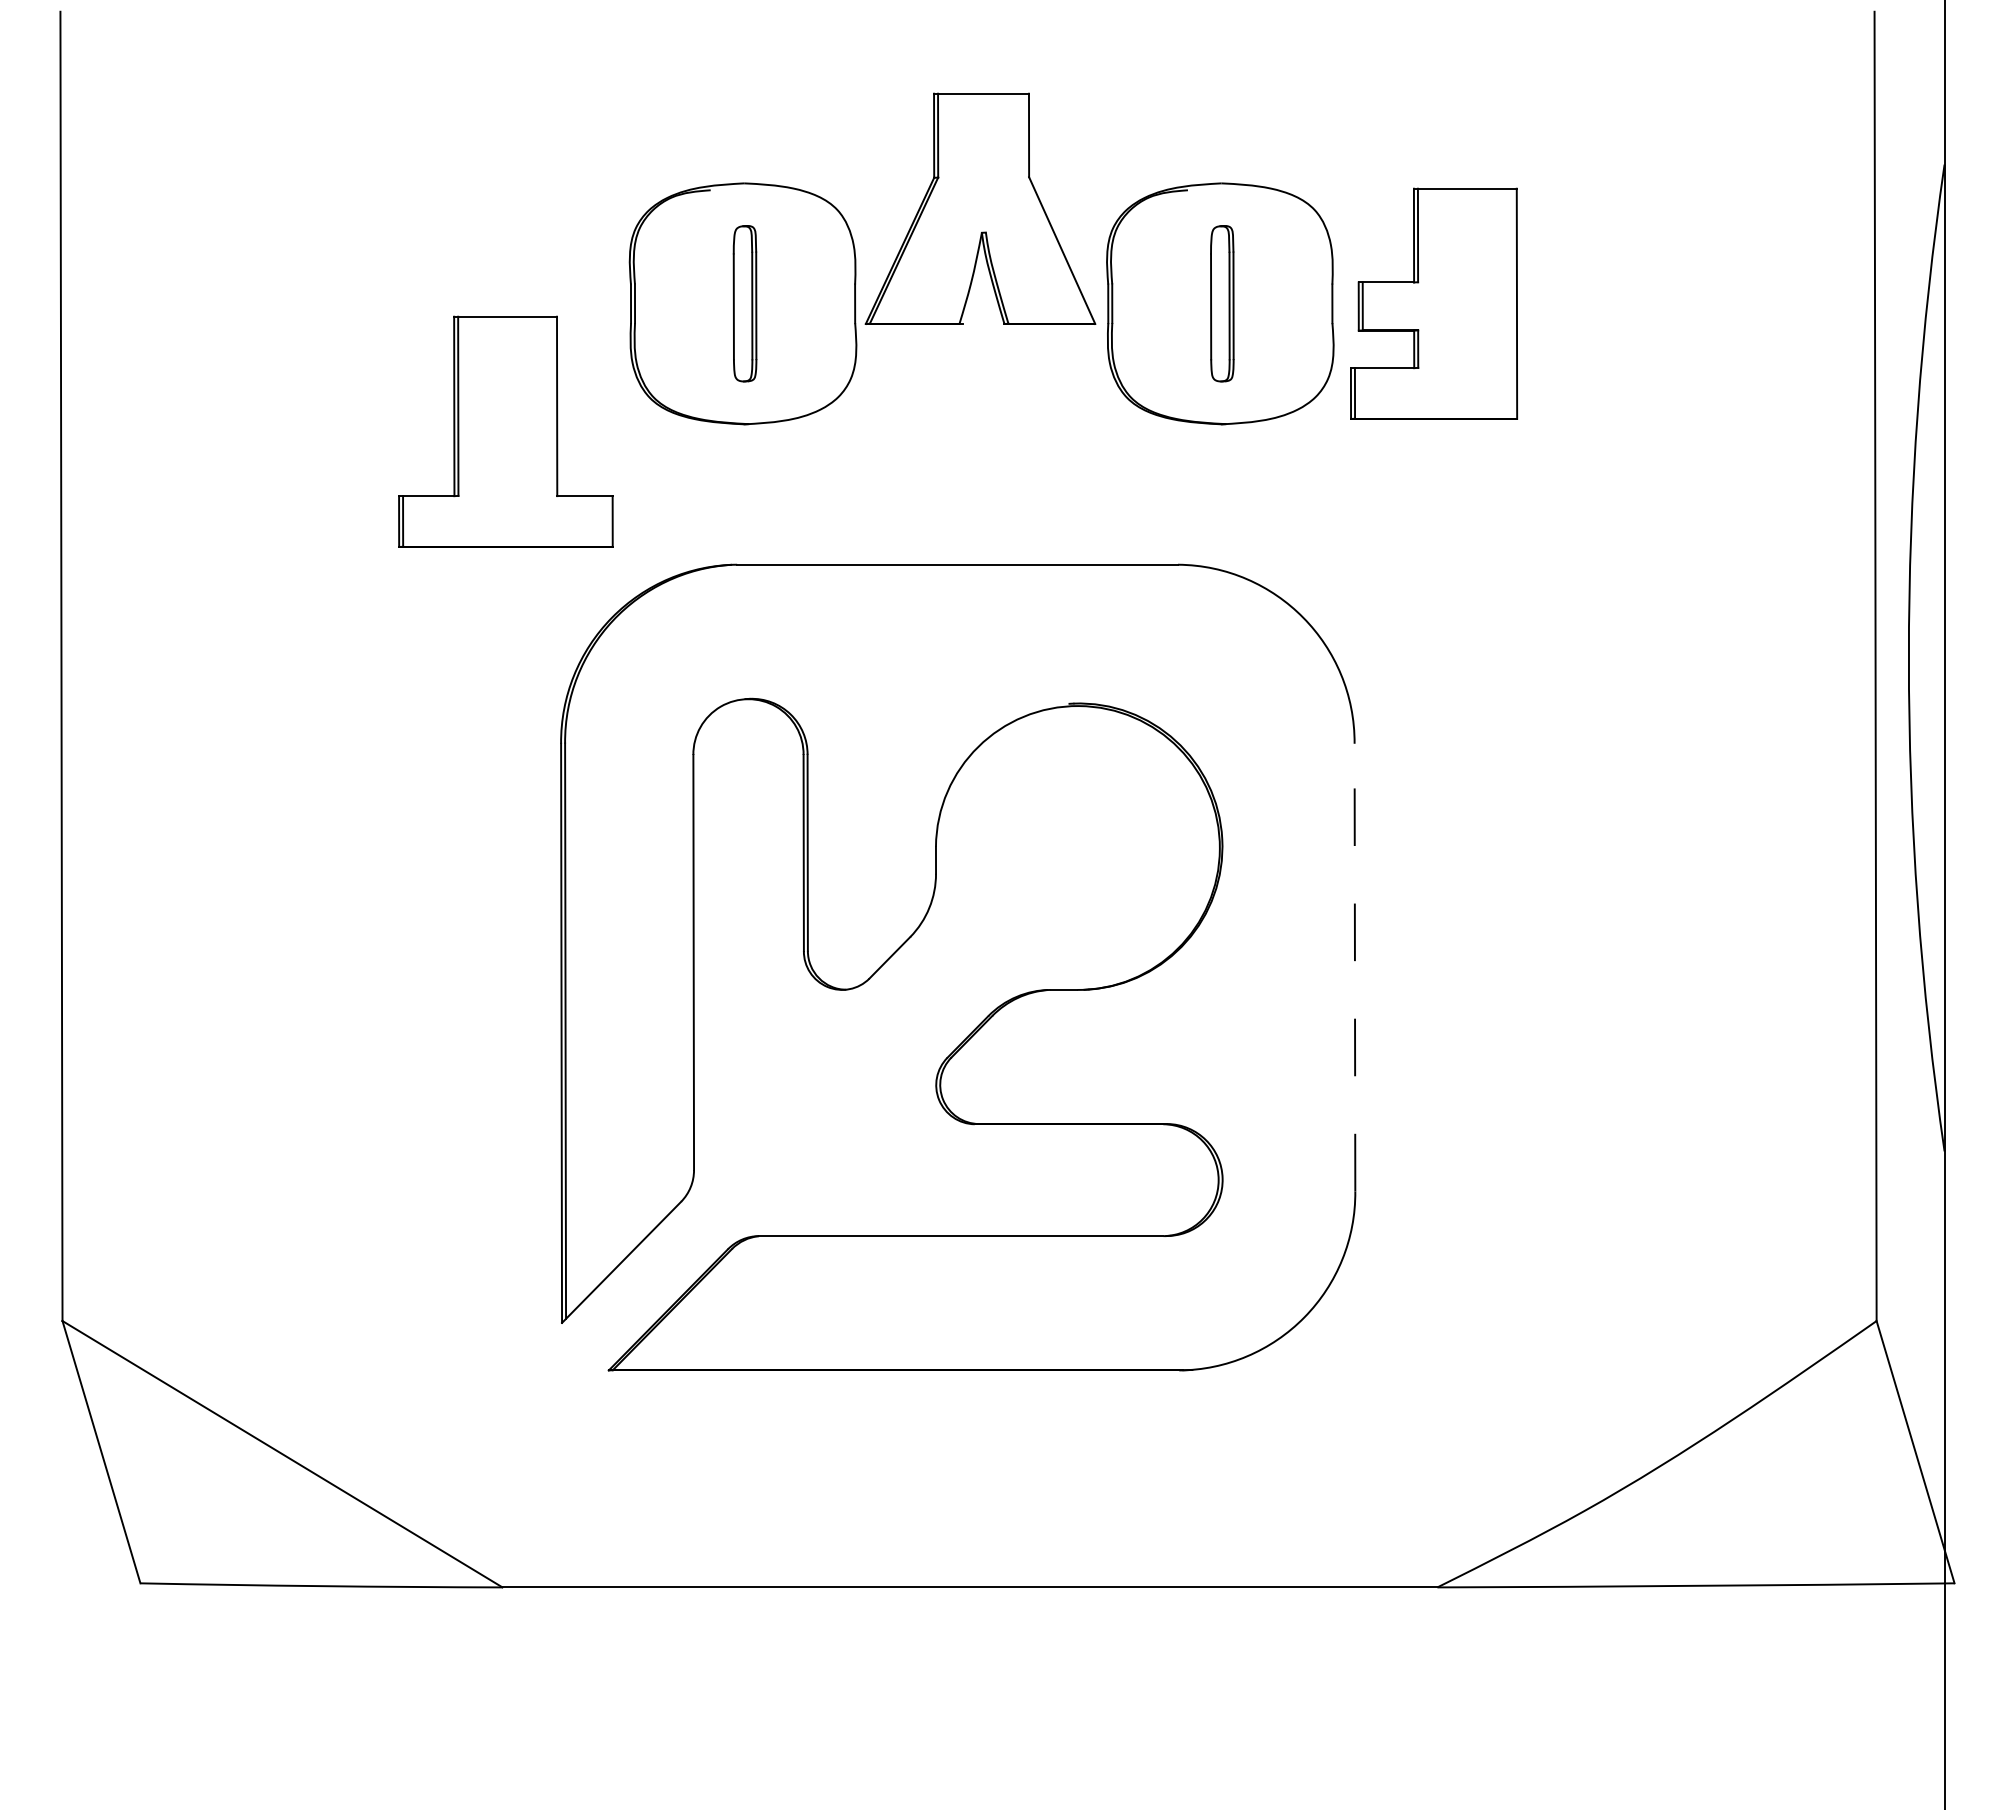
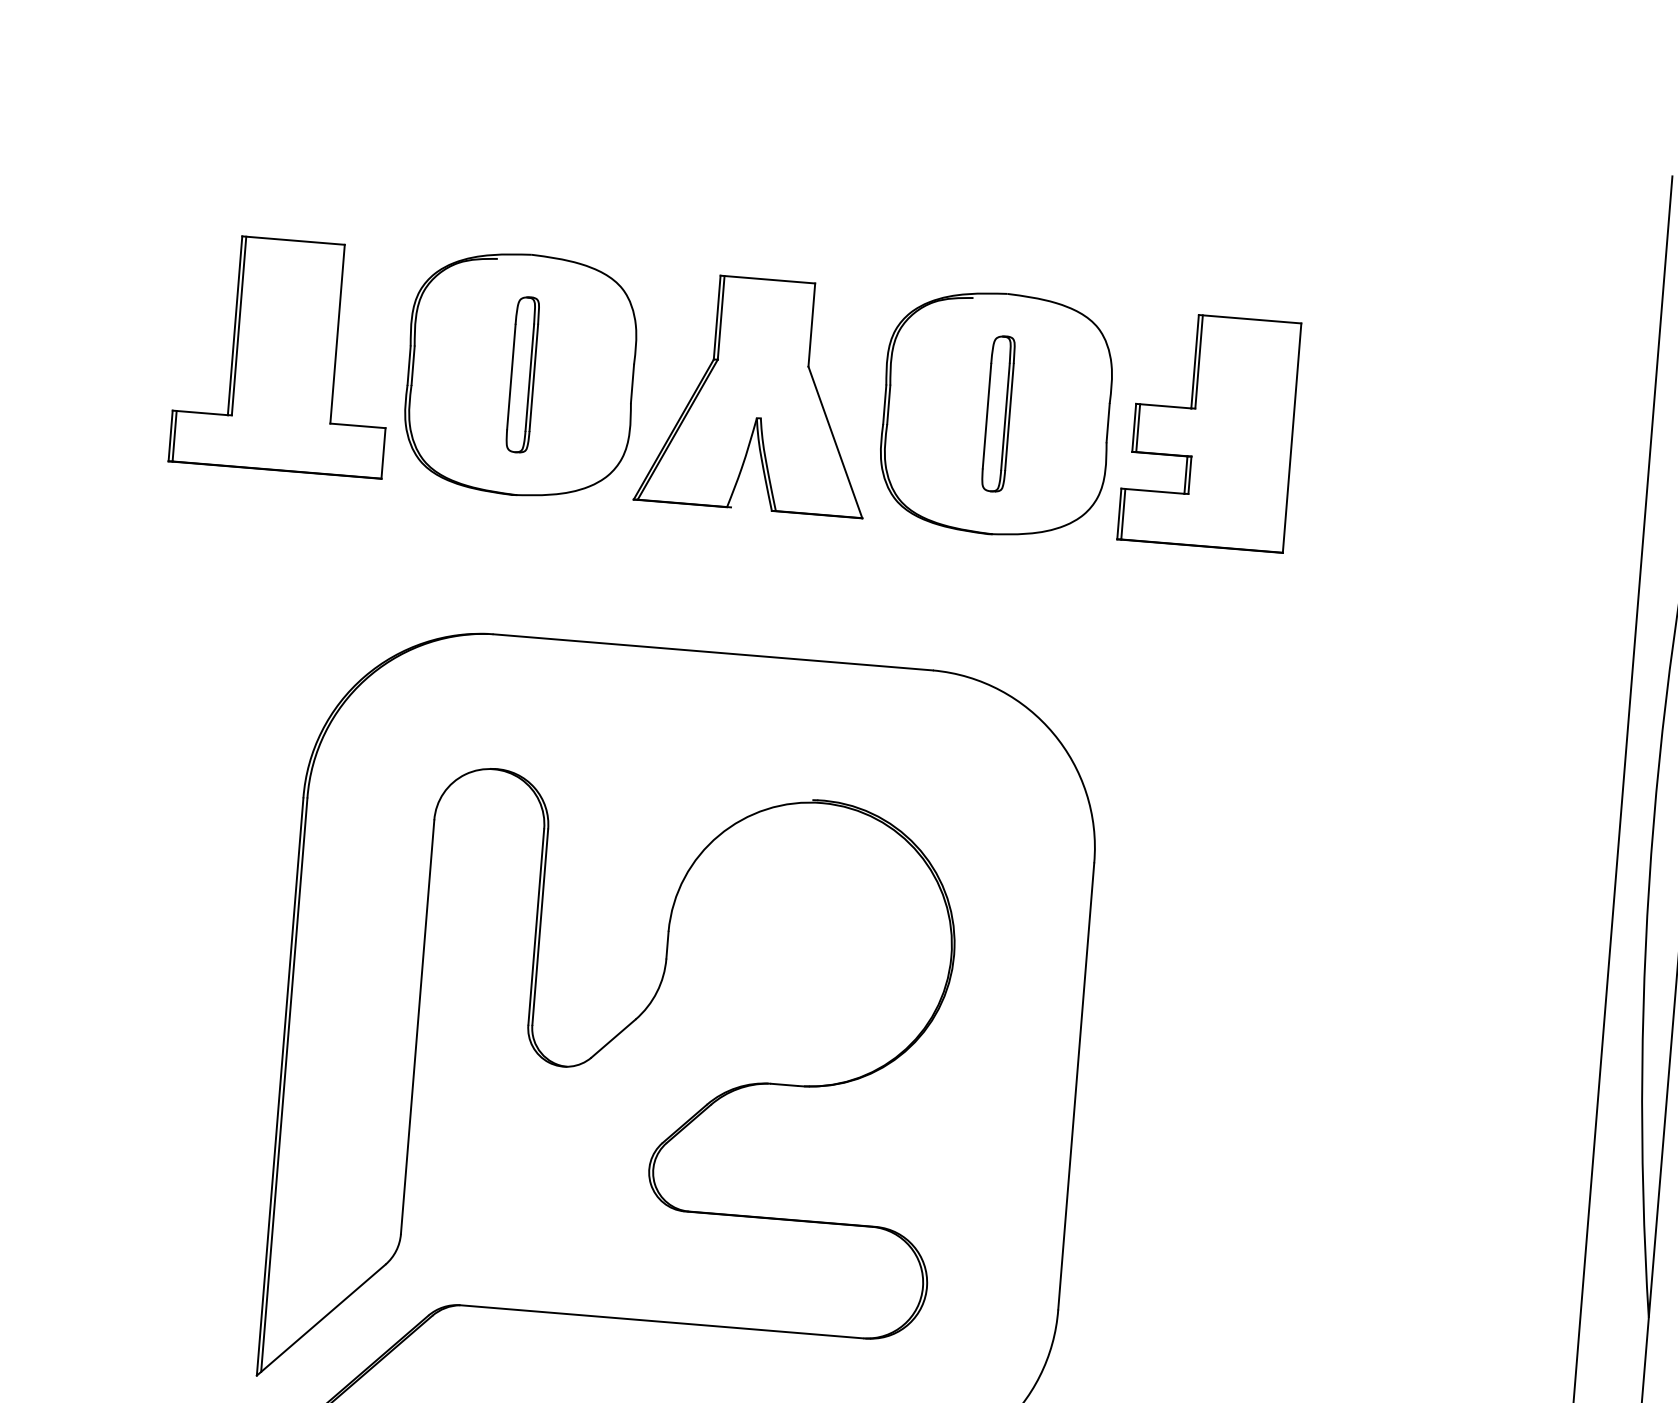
part: (980, 208) -> (757, 393), moved
part: (505, 431) -> (284, 354), moved
line: (1354, 967) -> (1075, 1086), dashed -> solid

